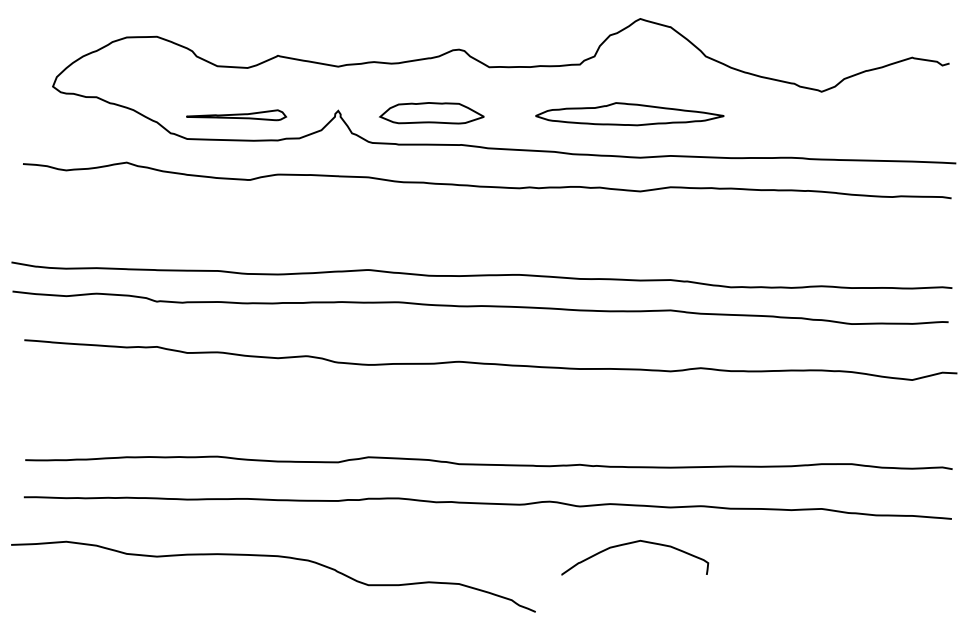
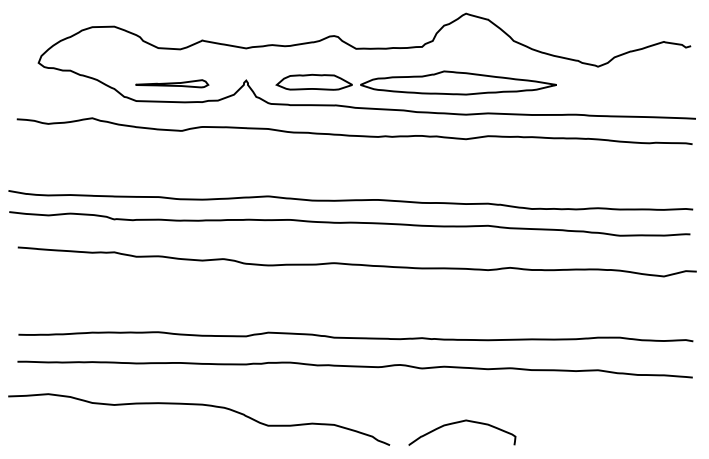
part: (629, 113) -> (458, 82), size x1.43
curve: (629, 544) -> (458, 423), moved

